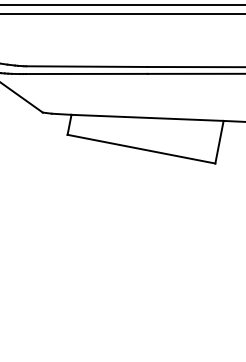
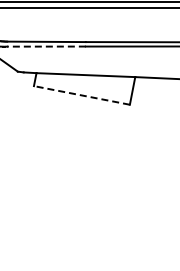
line: (85, 73) -> (45, 46), solid -> dashed
line: (140, 149) -> (81, 95), solid -> dashed

